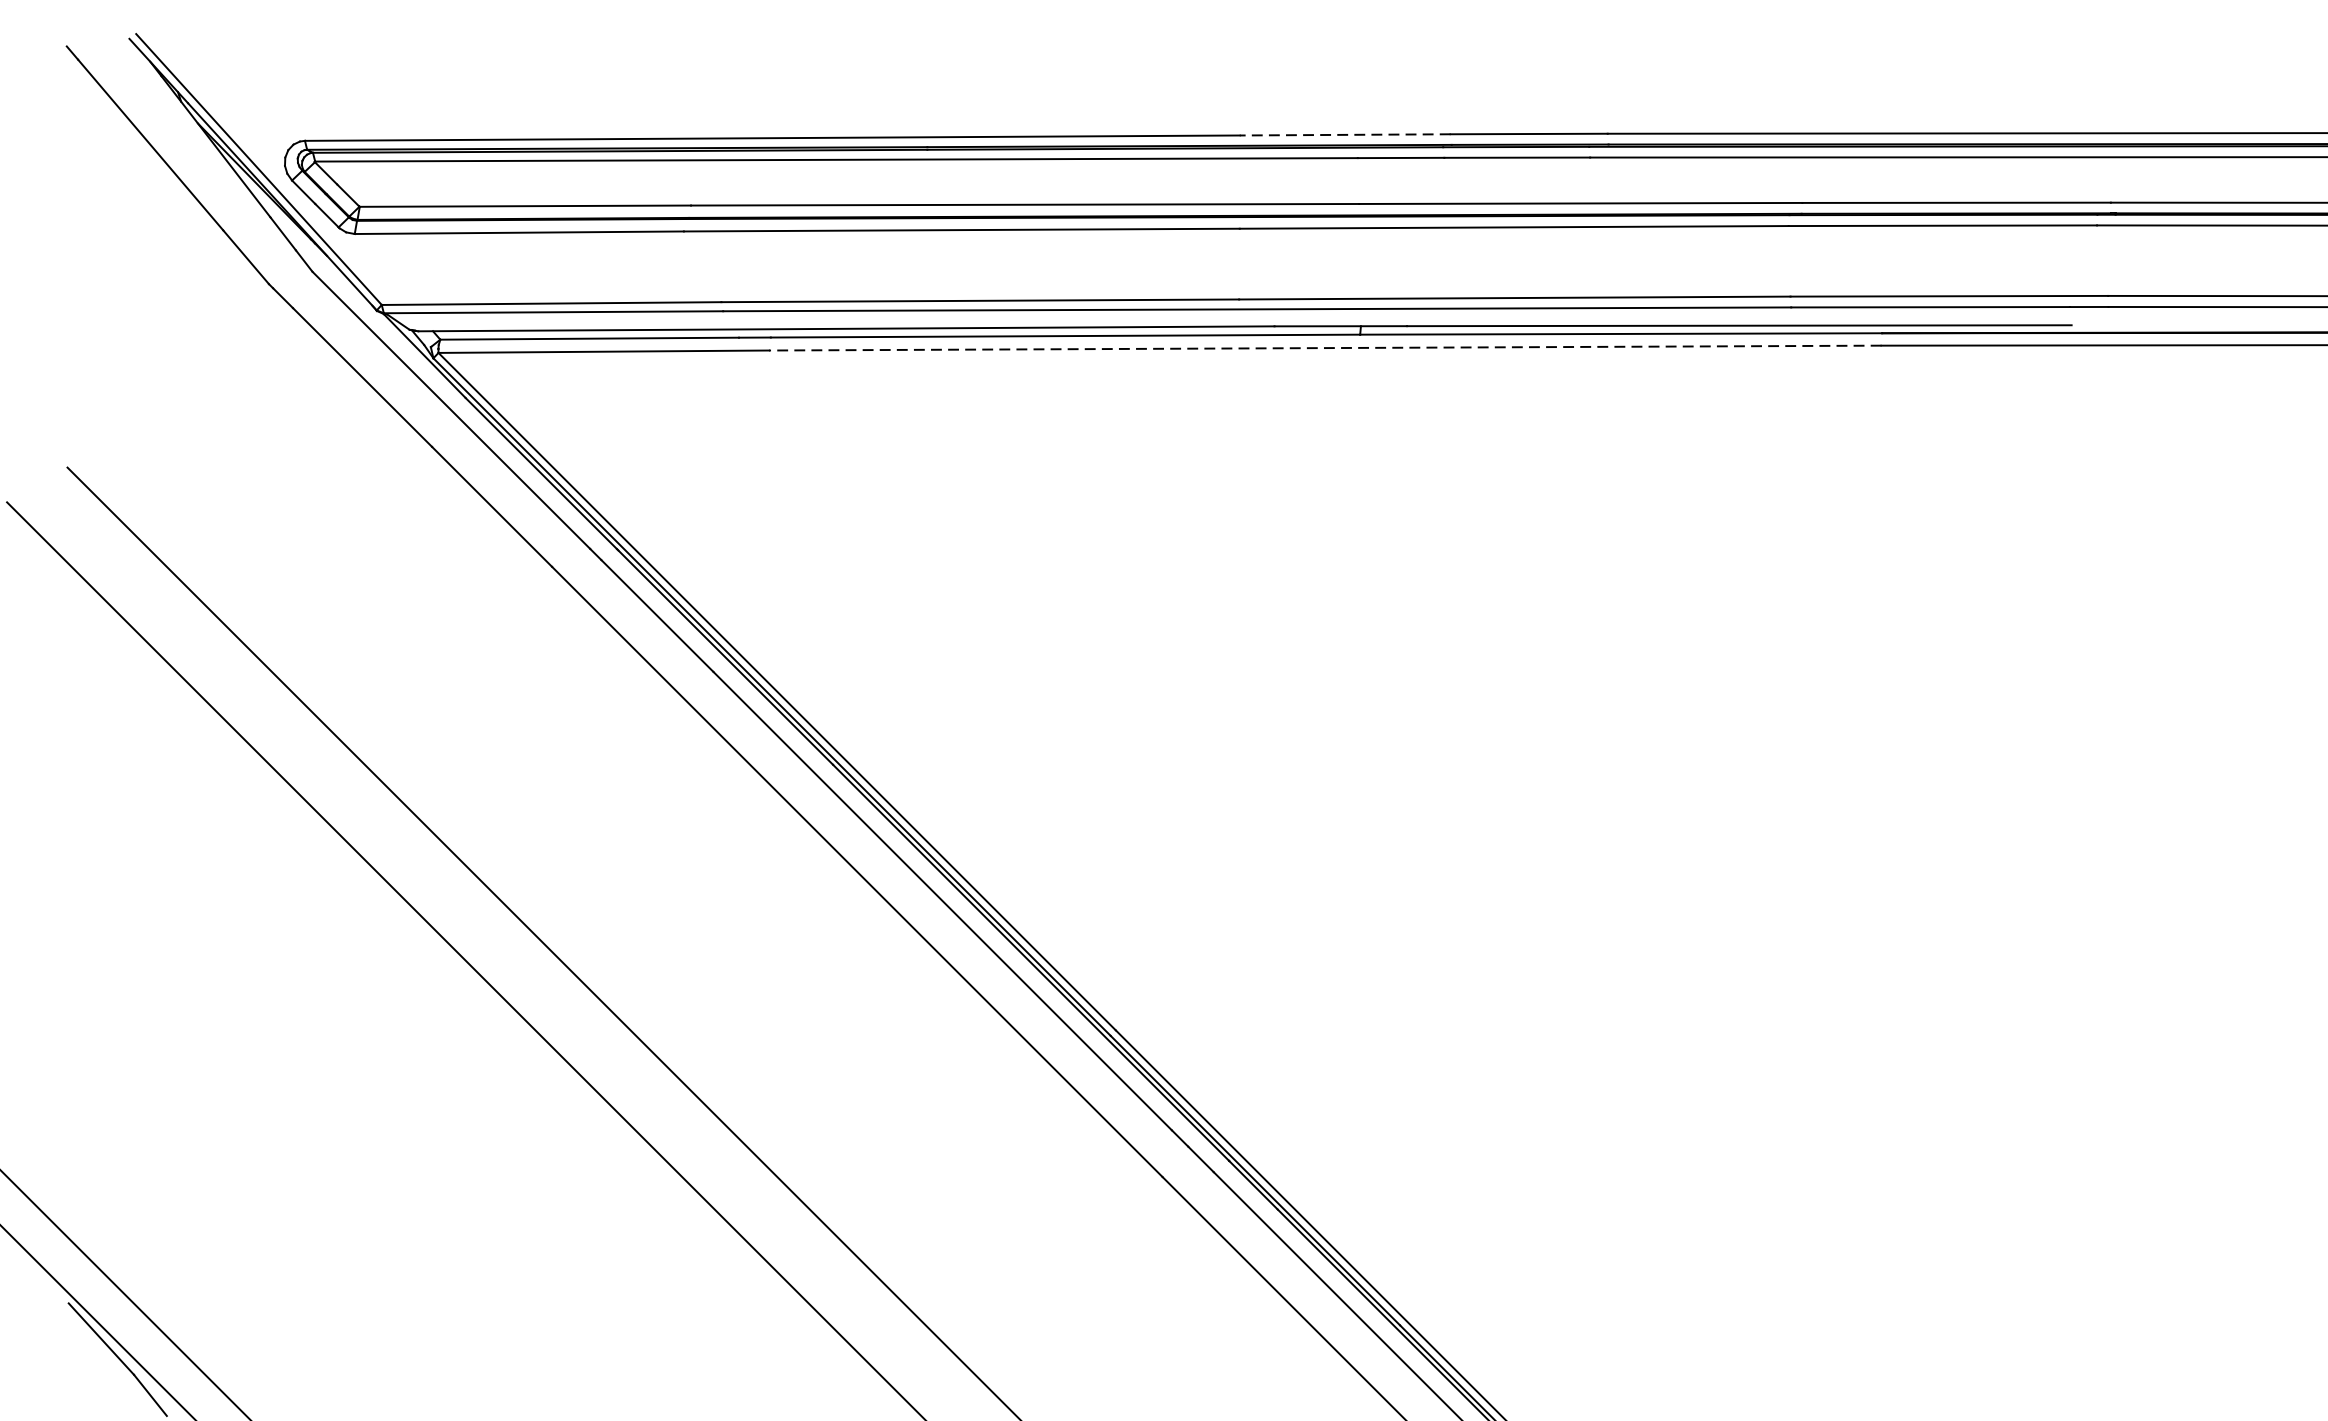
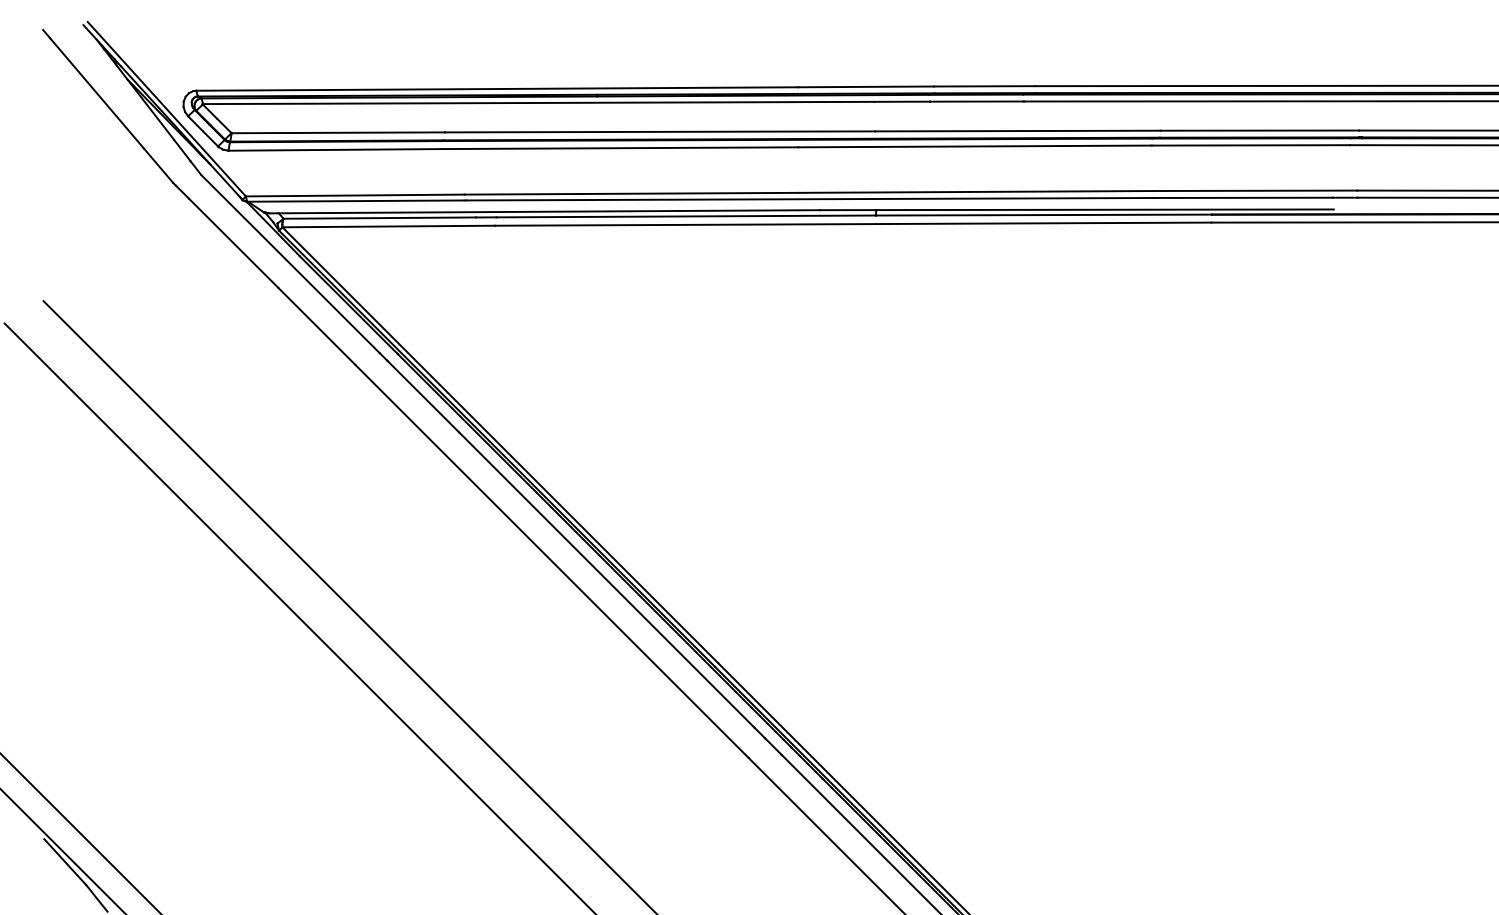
line: (1345, 134) -> (866, 86), dashed -> solid
line: (1323, 348) -> (852, 224), dashed -> solid

